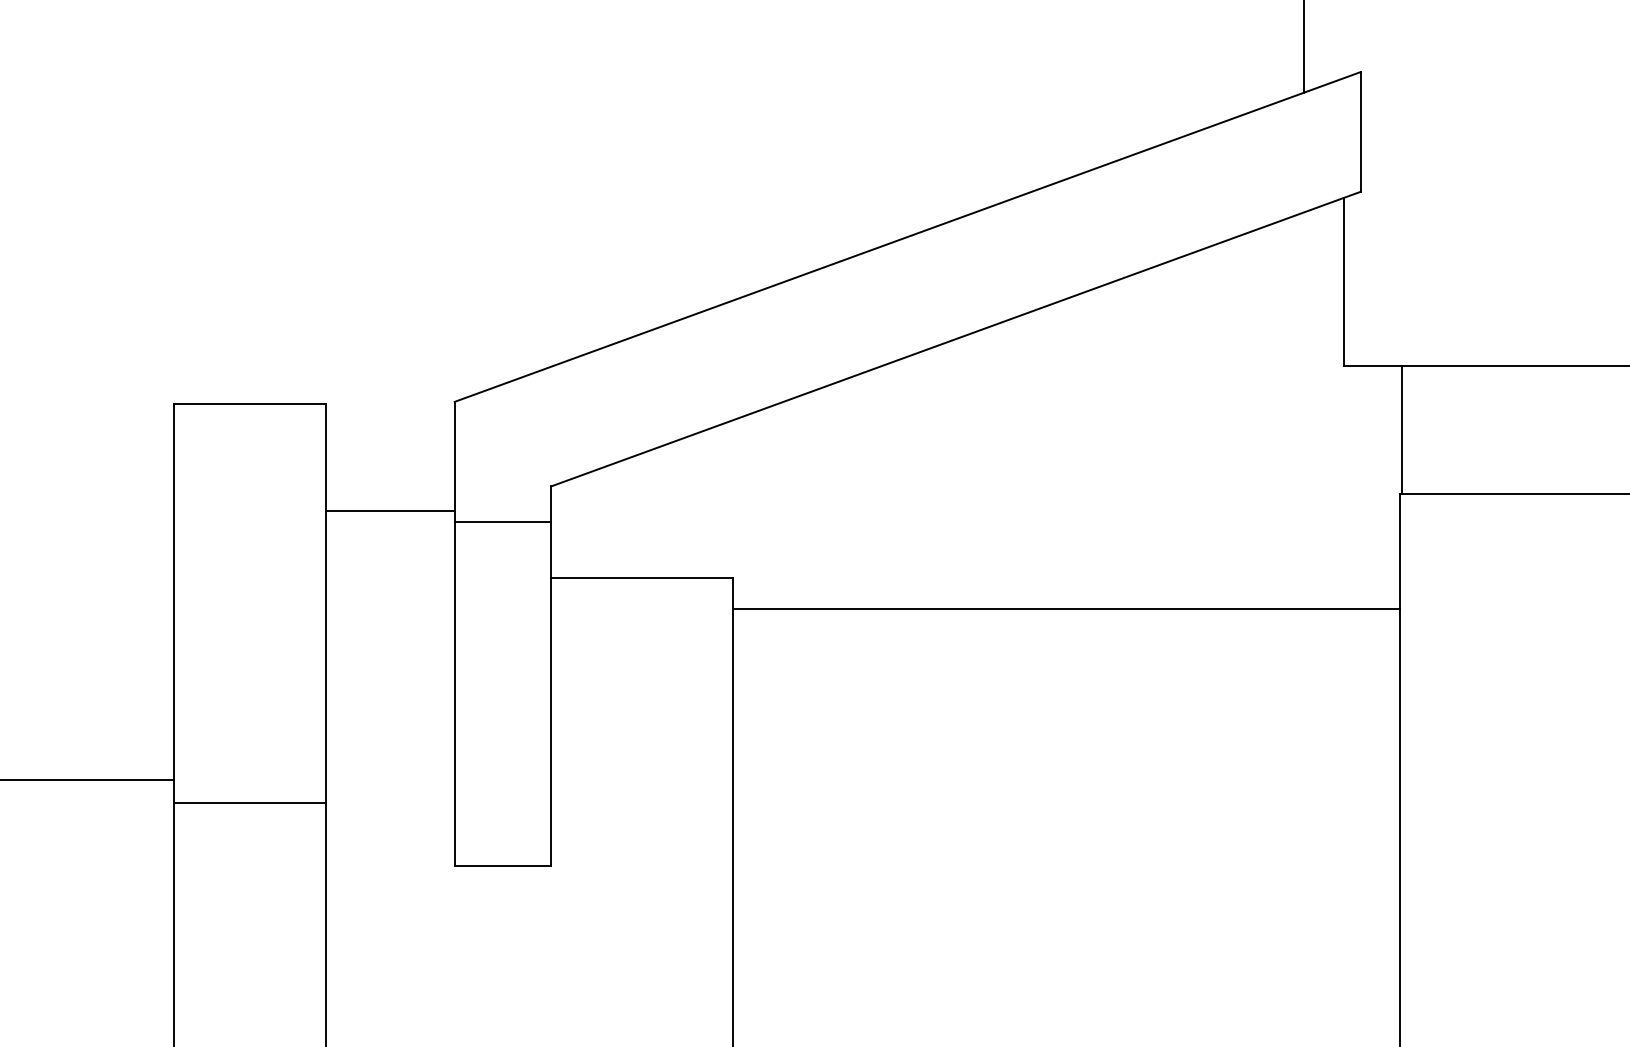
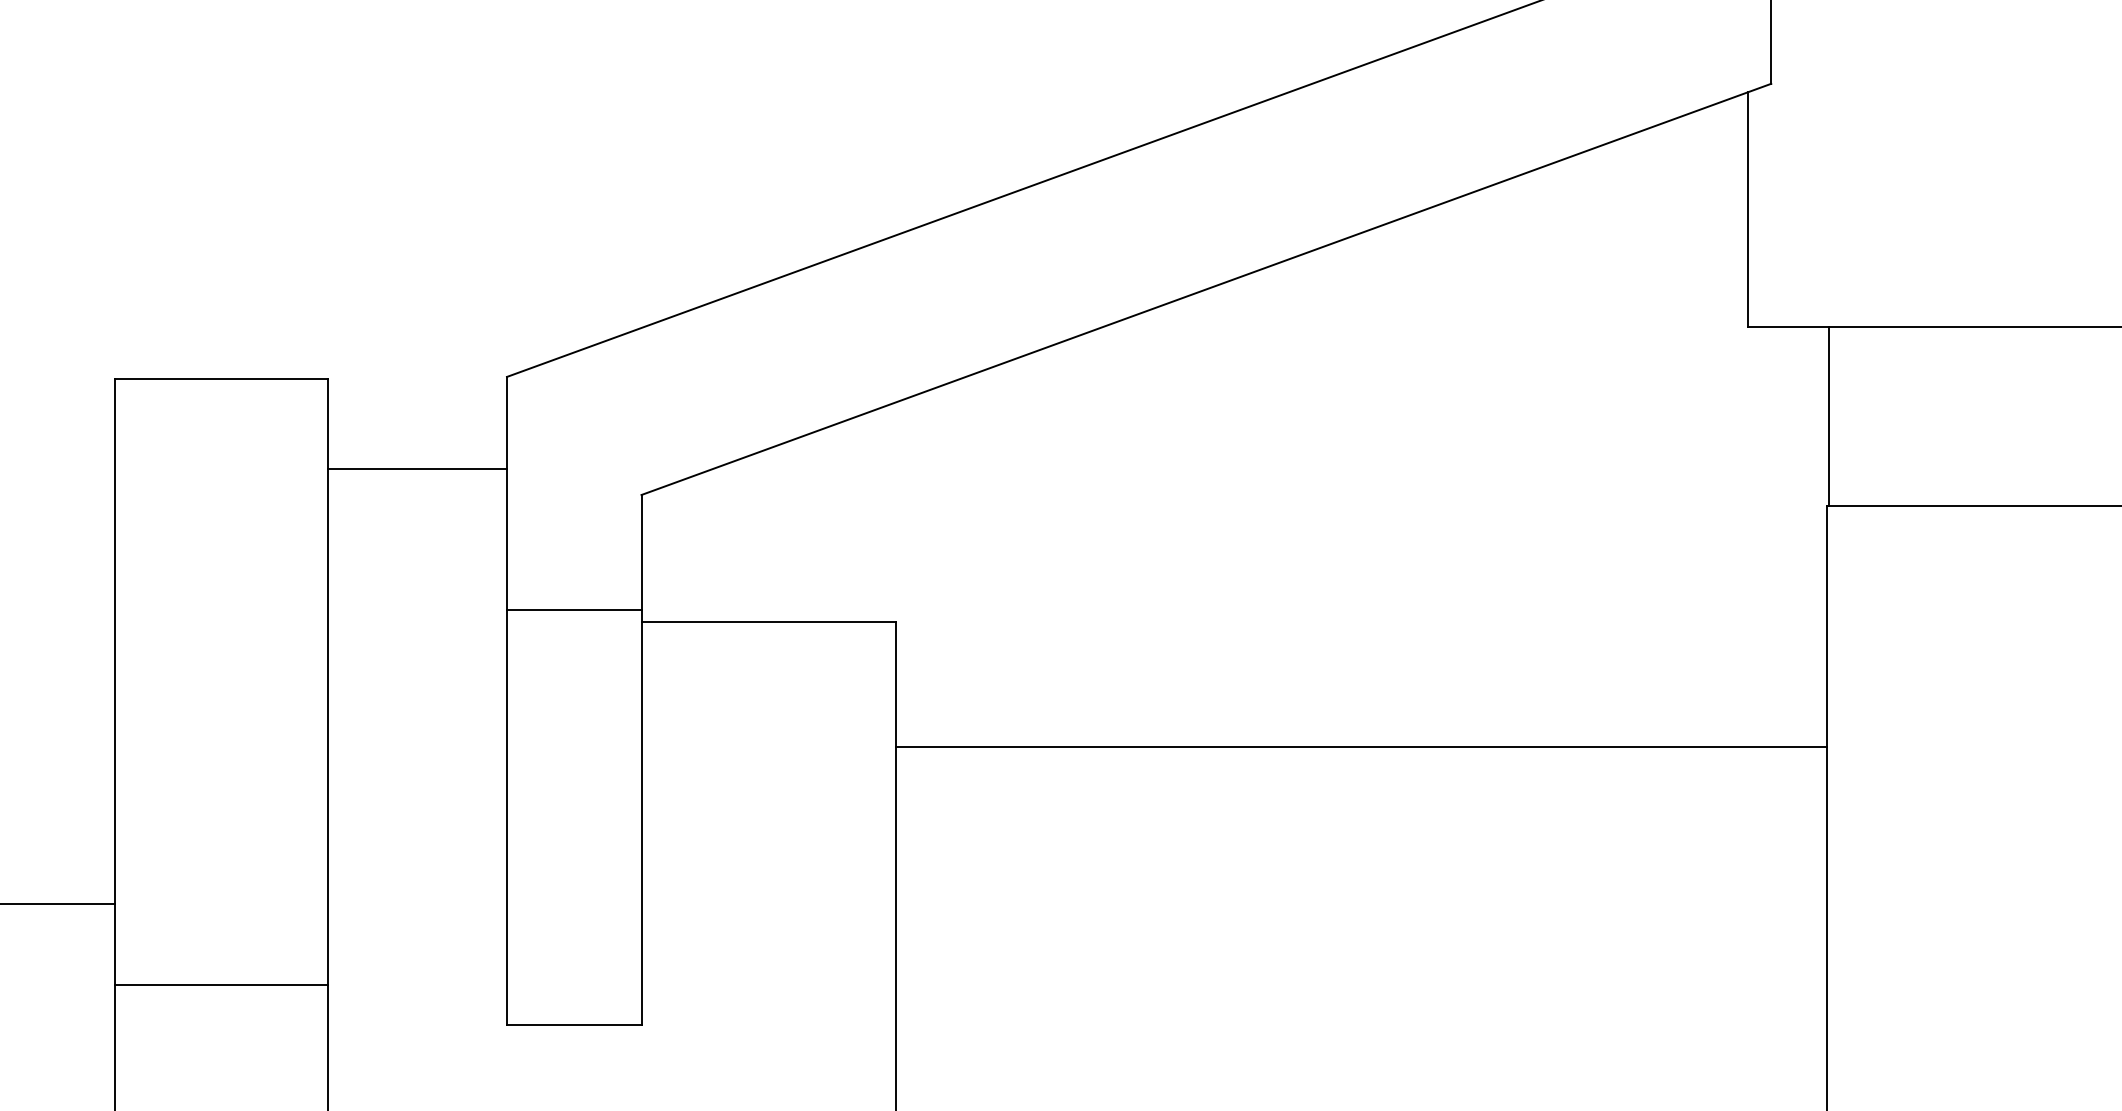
line: (390, 510) -> (417, 468), moved
line: (502, 521) -> (573, 609), moved
line: (1066, 609) -> (1360, 747), moved
line: (249, 802) -> (220, 984), moved

